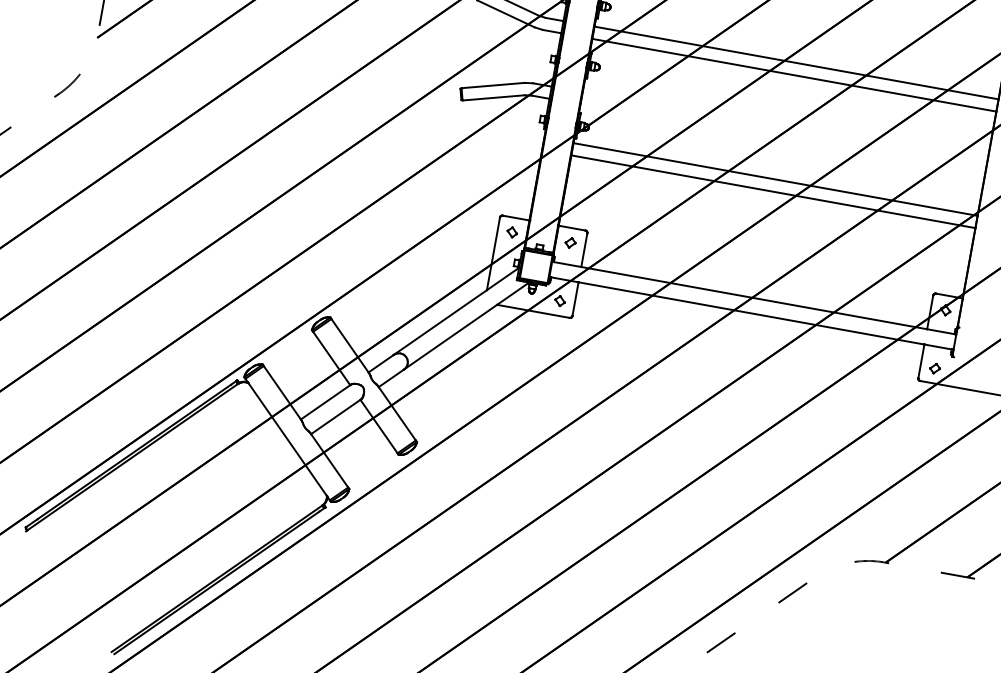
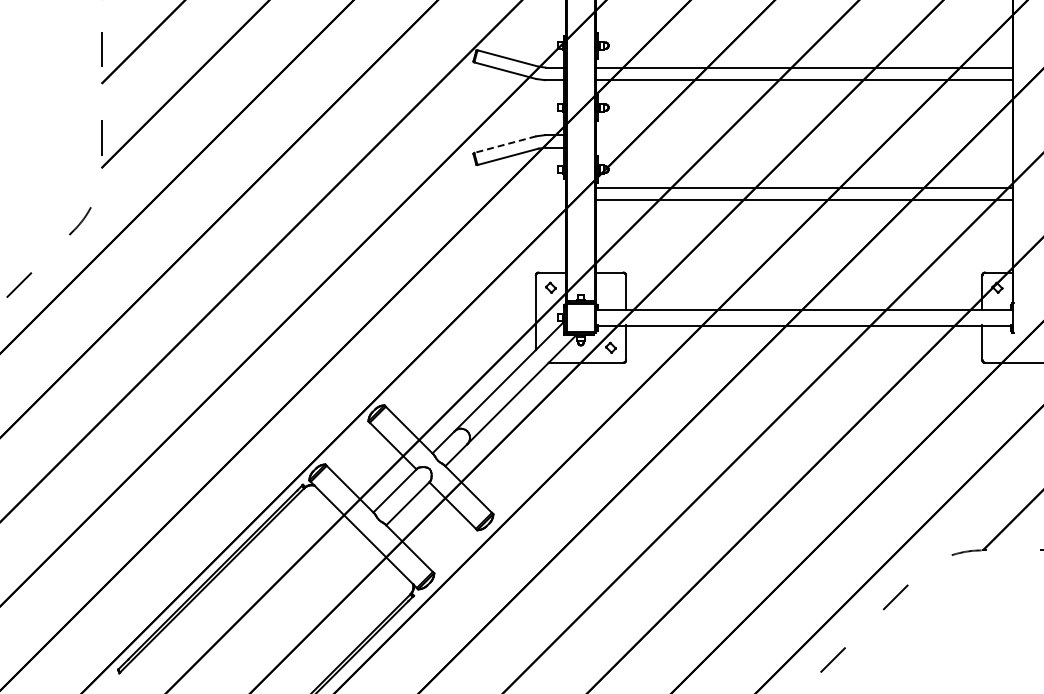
line: (492, 85) -> (504, 144), solid -> dashed
part: (570, 242) -> (610, 287), removed
part: (935, 368) -> (997, 347), removed

